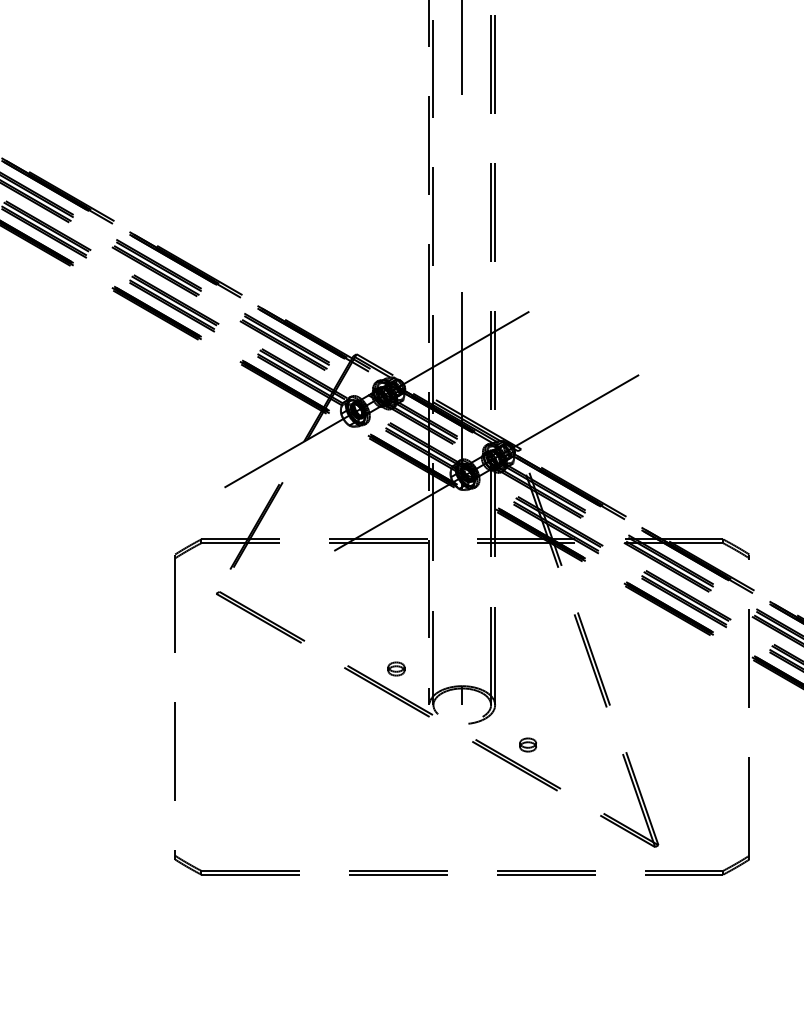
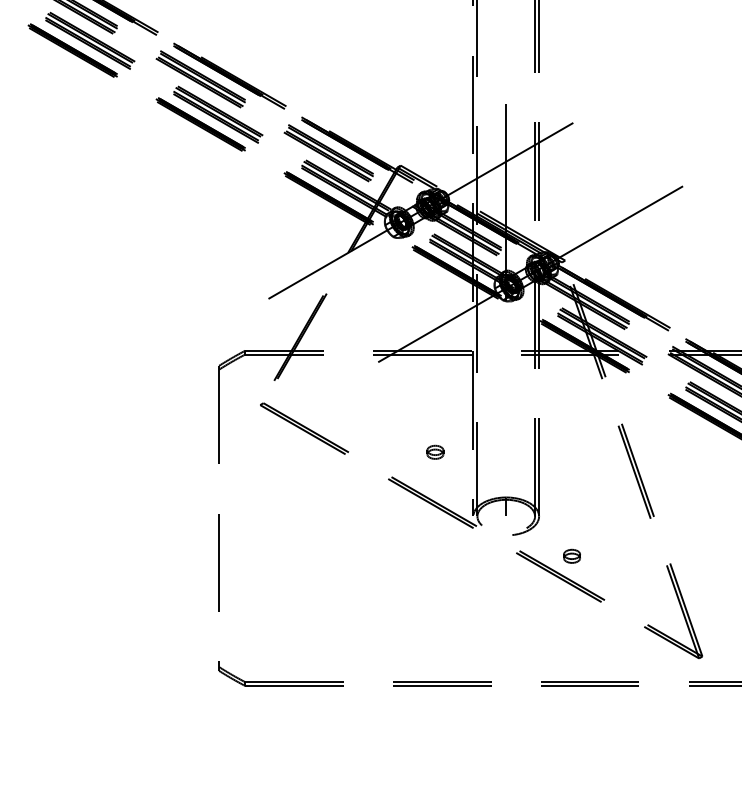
part: (396, 668) -> (435, 451), moved

